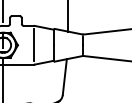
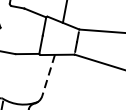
line: (34, 45) -> (19, 31), removed
line: (64, 77) -> (48, 75), solid -> dashed

